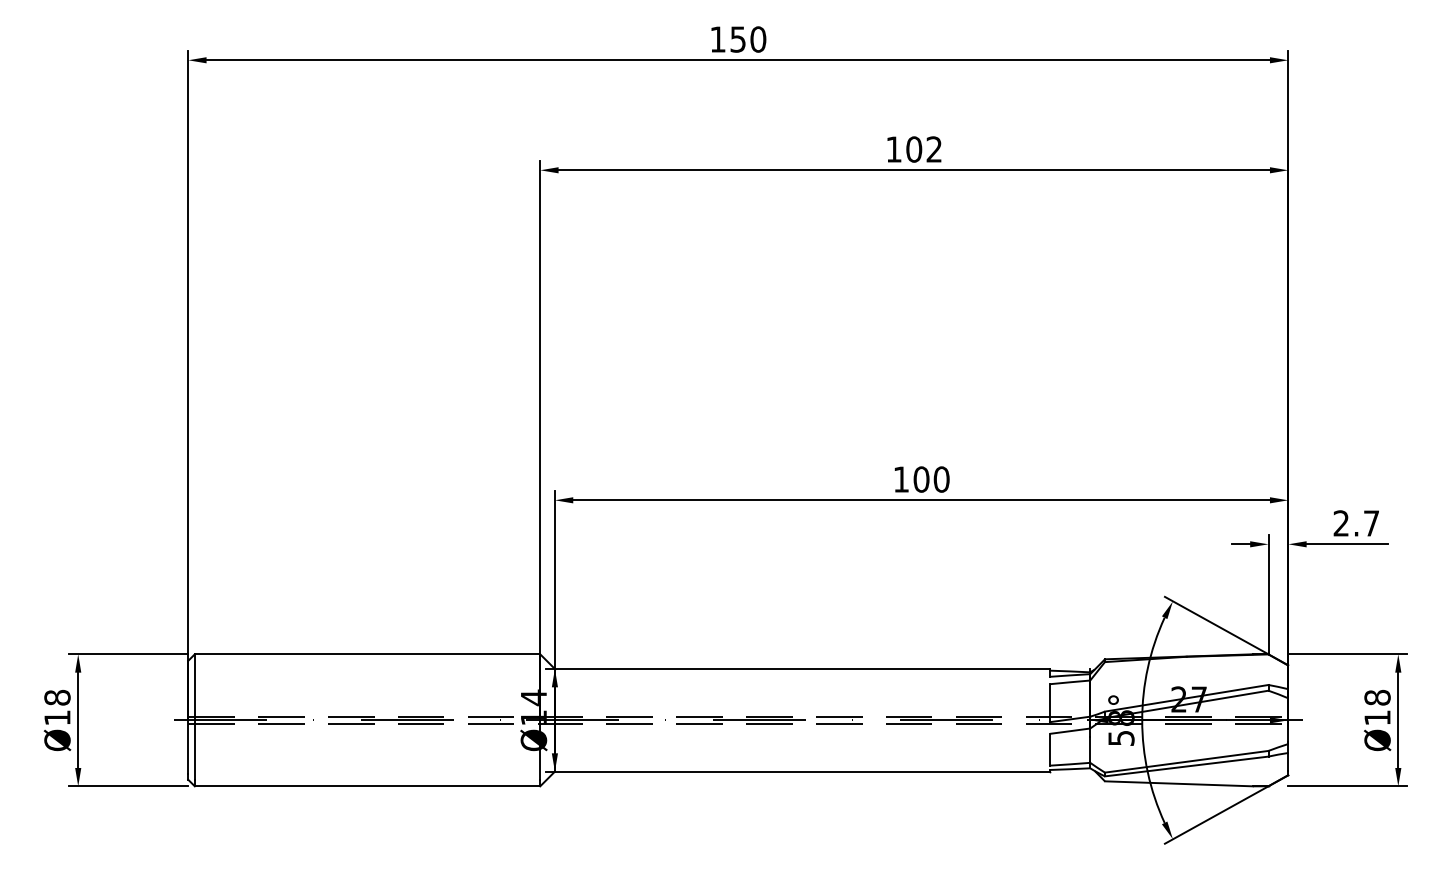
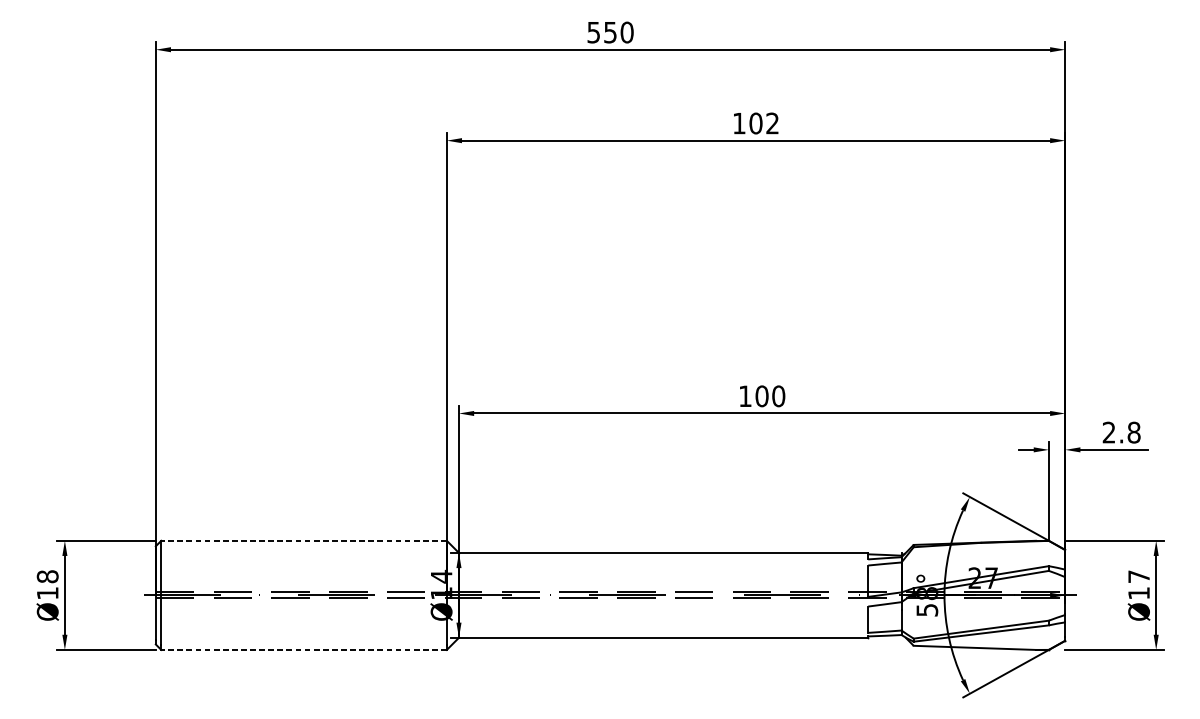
text: (717, 39) -> (593, 32), 150 -> 550
text: (1371, 523) -> (1134, 432), 2.7 -> 2.8
line: (367, 654) -> (304, 540), solid -> dashed
text: (1377, 697) -> (1139, 576), Ø18 -> Ø17
line: (367, 786) -> (304, 650), solid -> dashed

